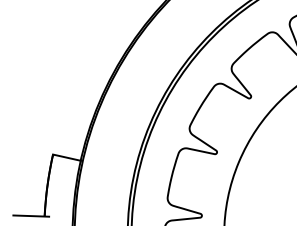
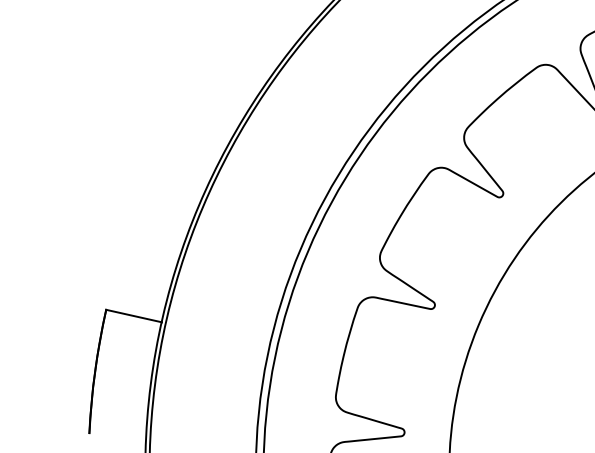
line: (31, 215) -> (62, 431), removed

